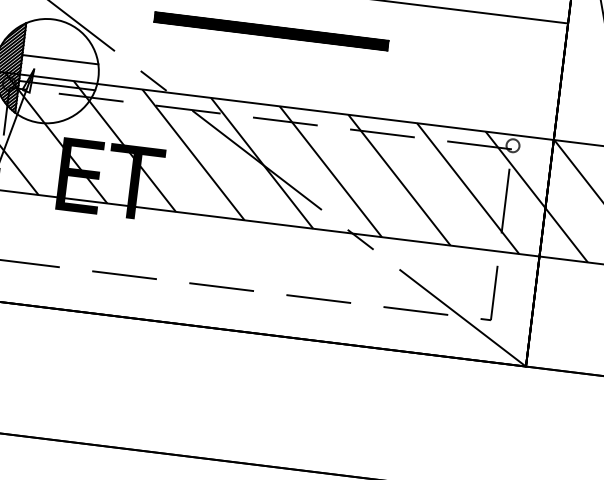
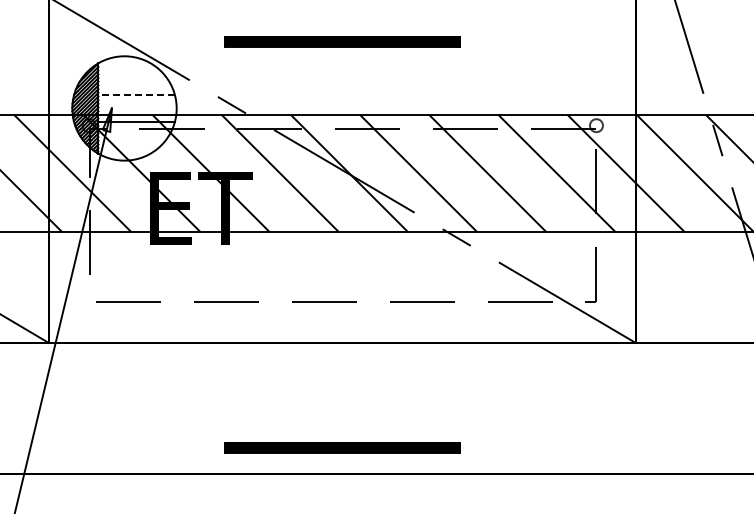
line: (60, 59) -> (136, 95), solid -> dashed
part: (221, 434) -> (342, 447), added

